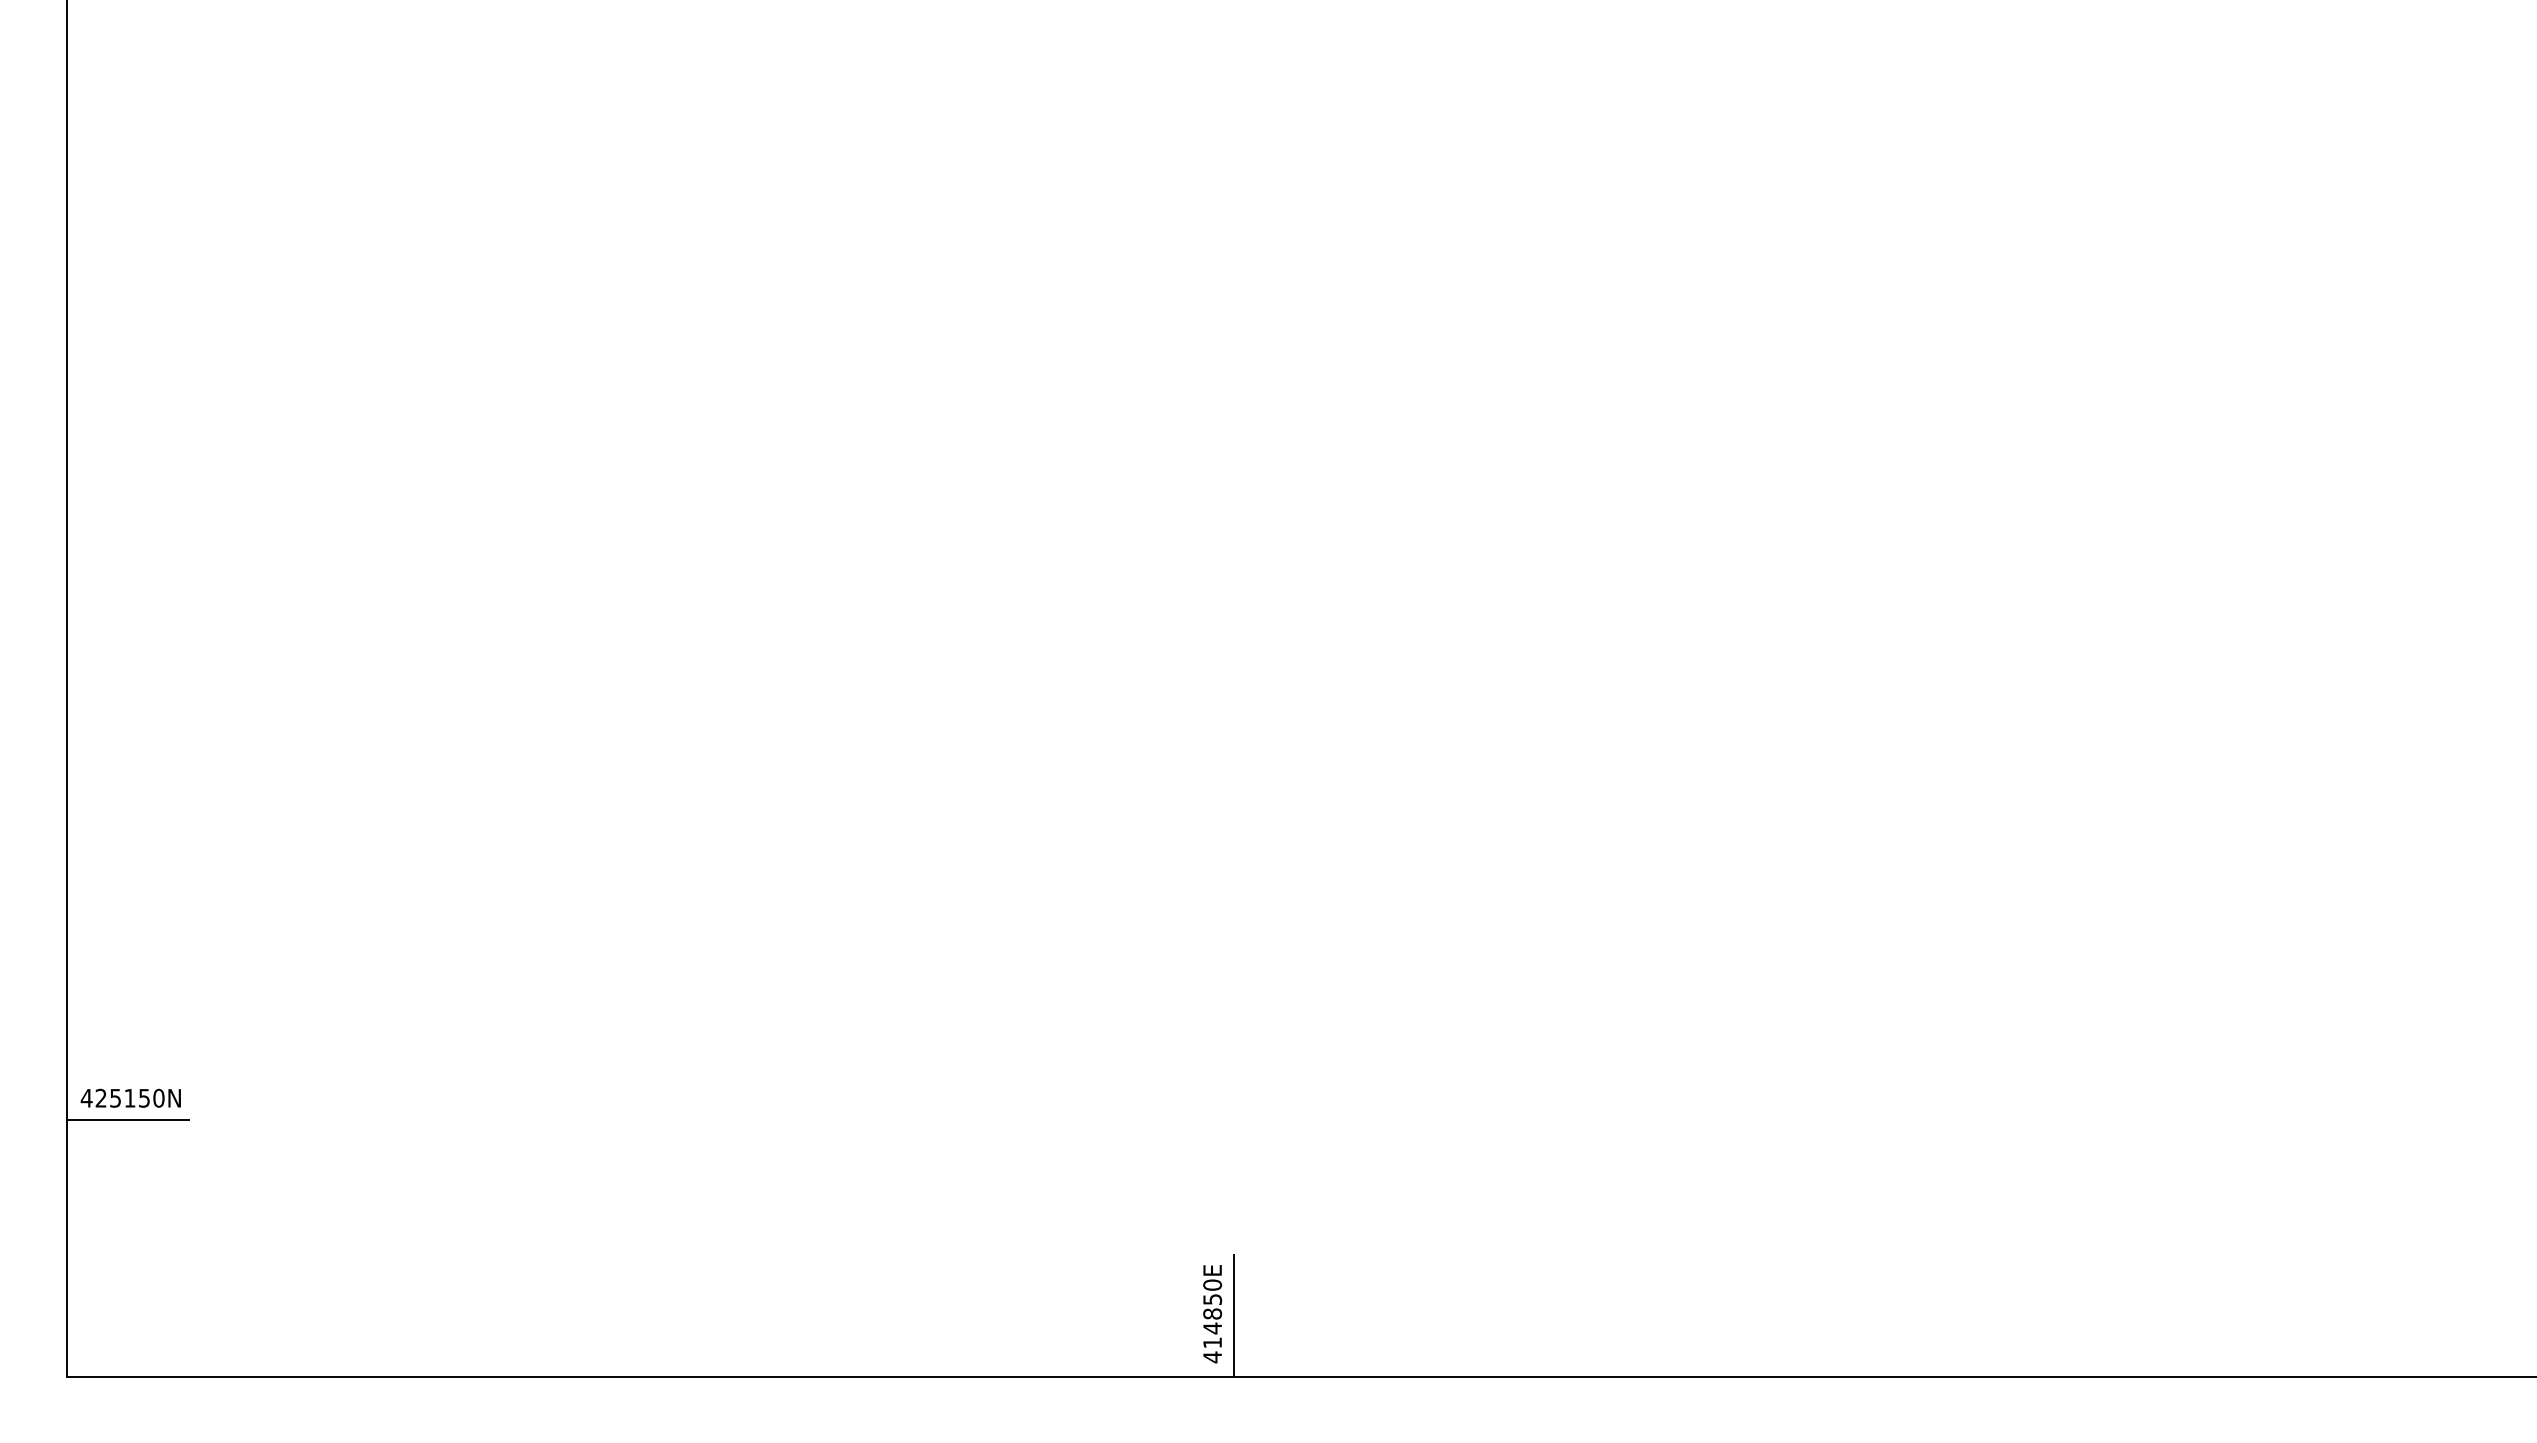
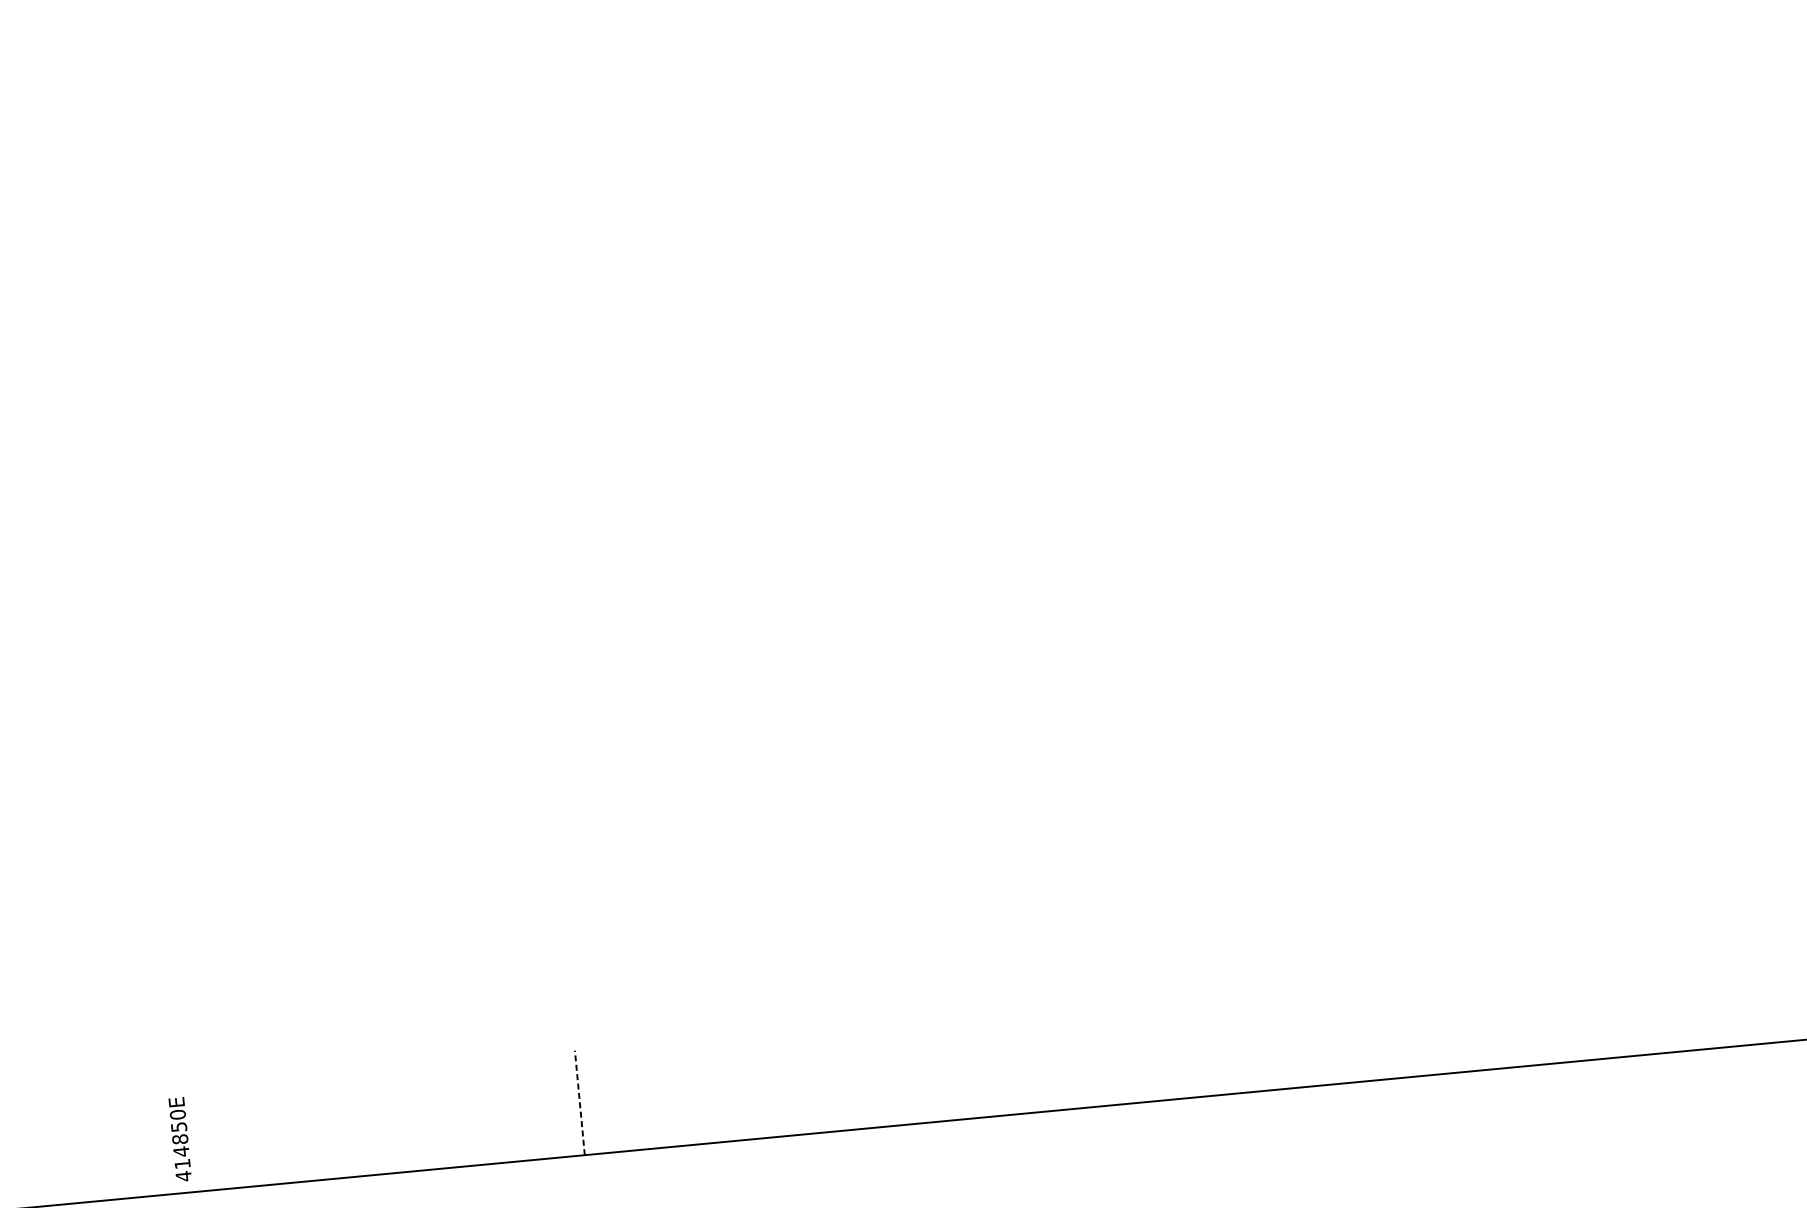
text: (1212, 1314) -> (180, 1139), moved
line: (1234, 1315) -> (580, 1102), solid -> dashed

